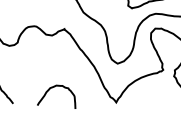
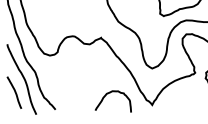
curve: (52, 88) -> (108, 94), moved

